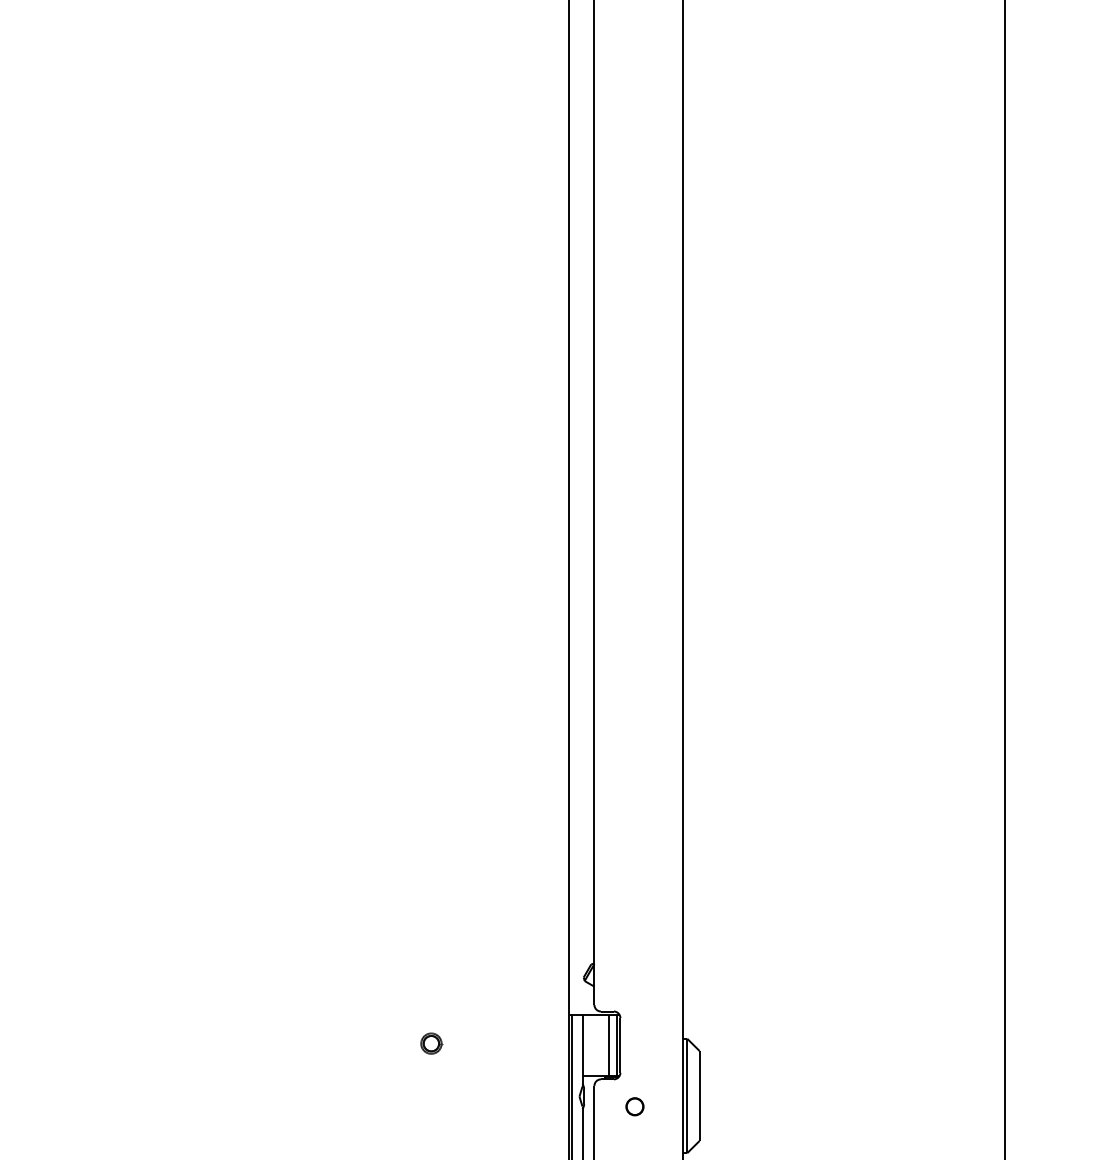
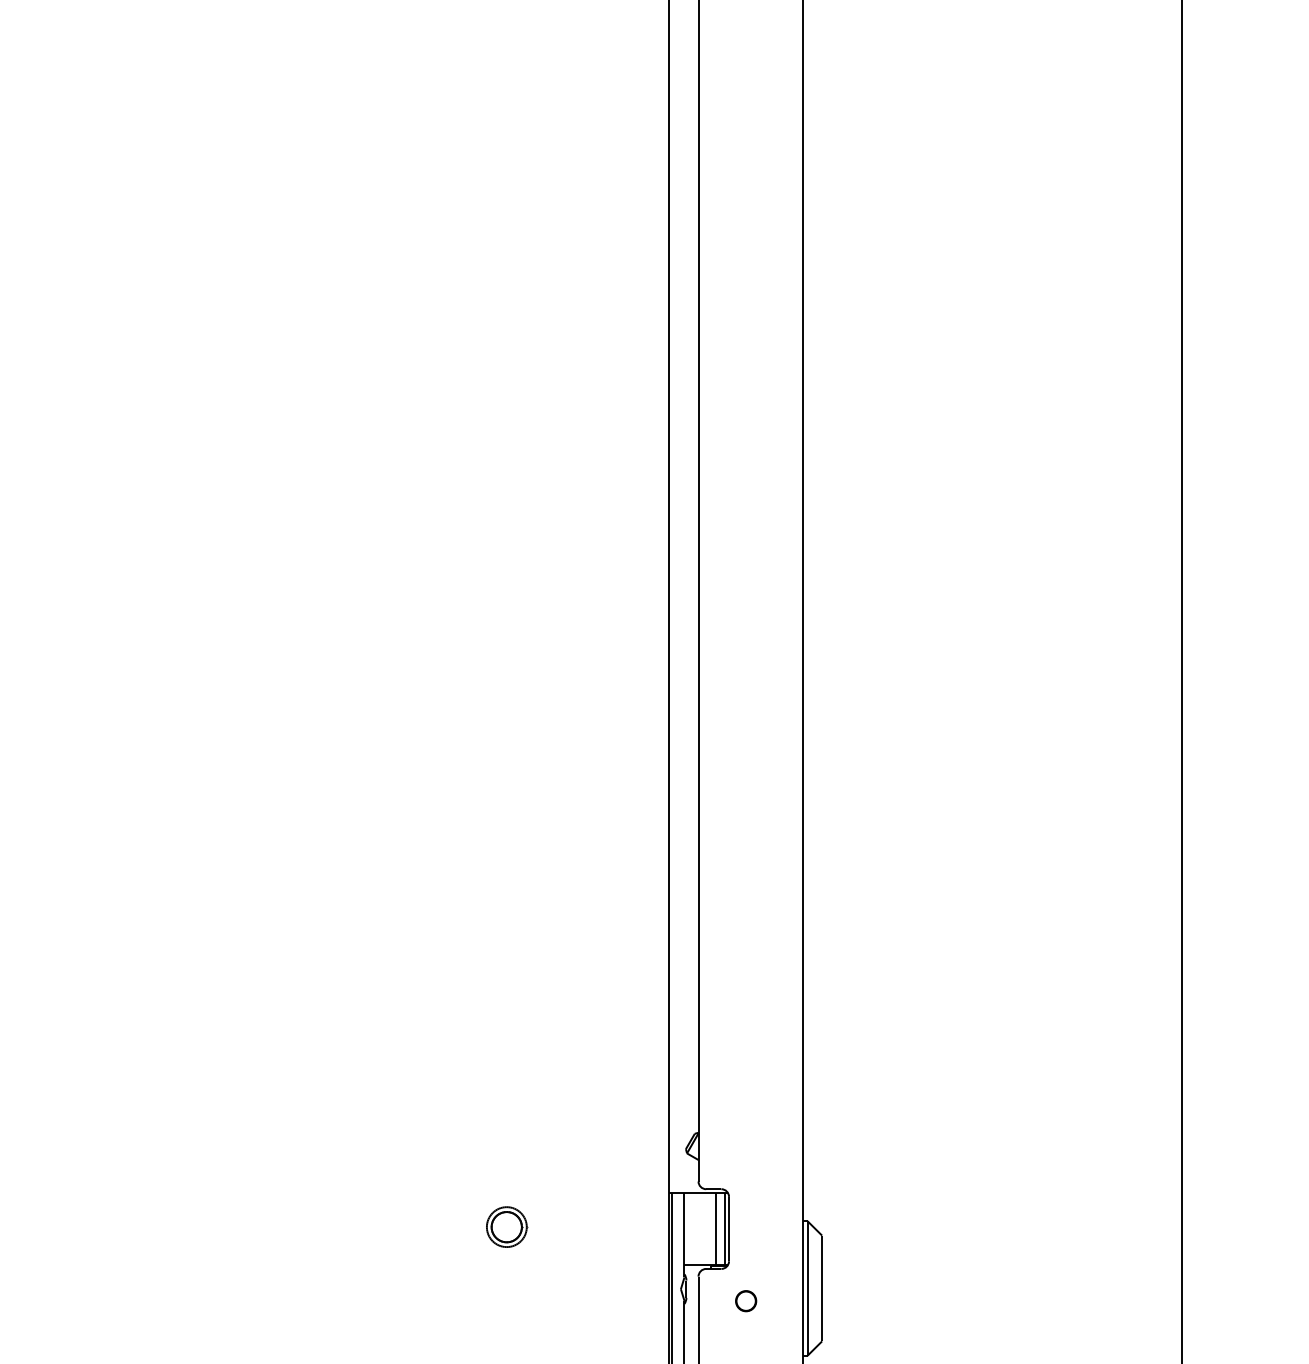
part: (431, 1043) -> (506, 1226), size x1.67

